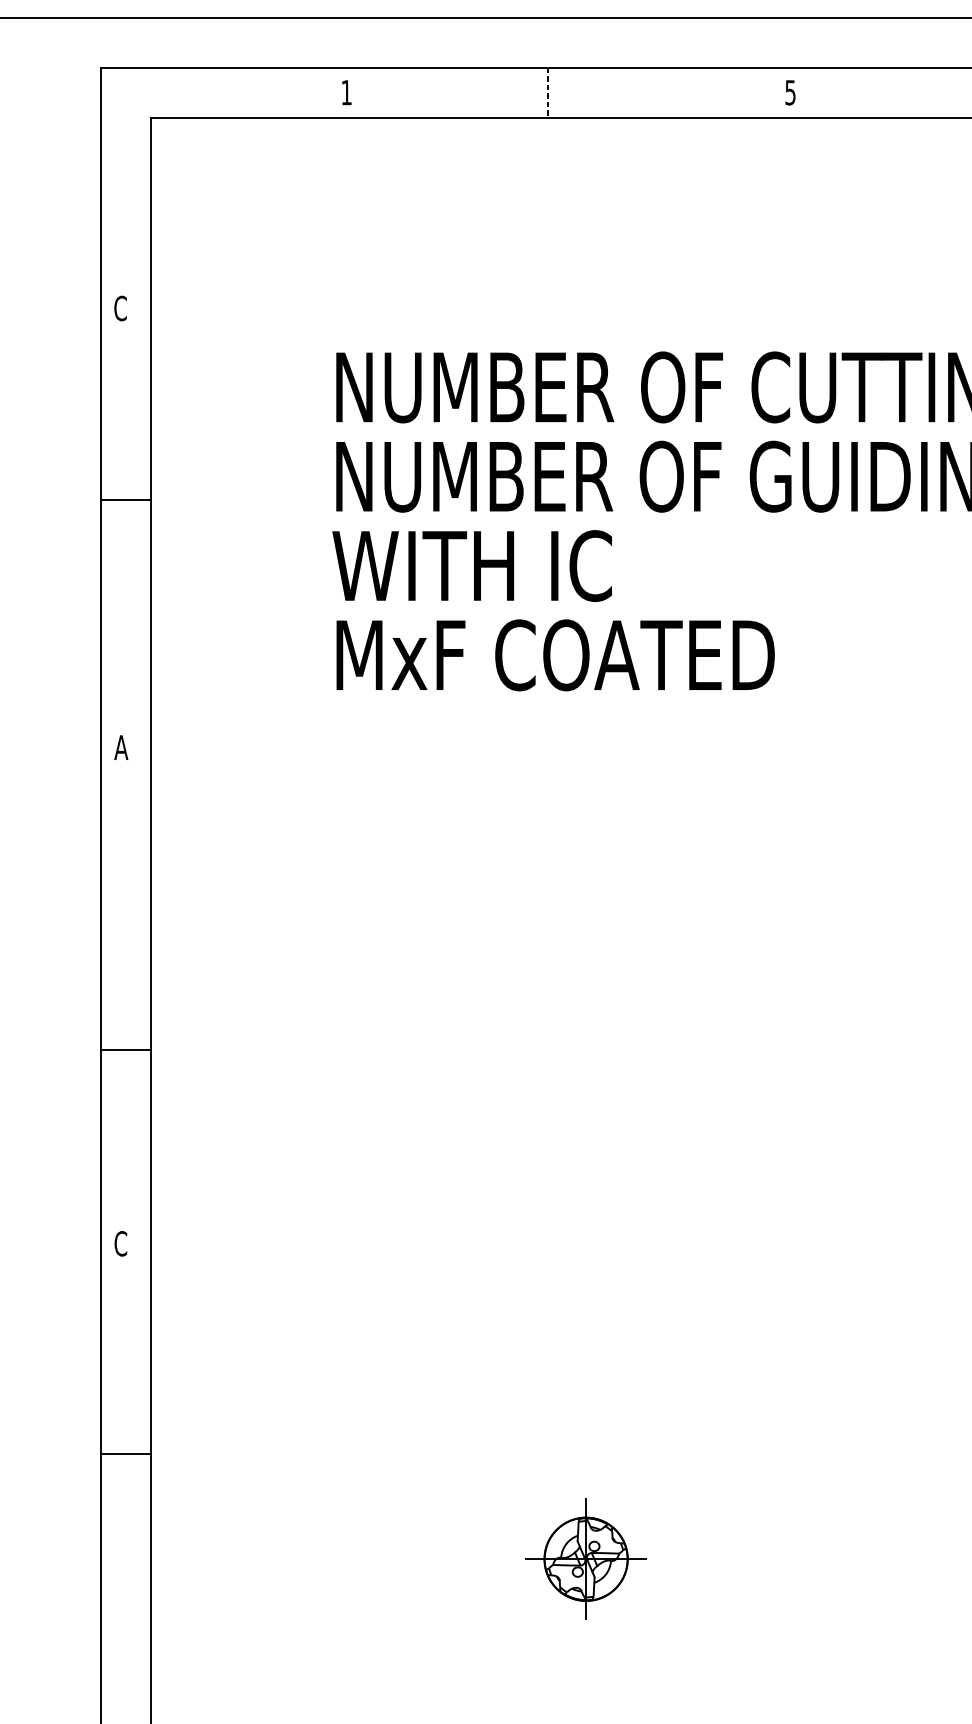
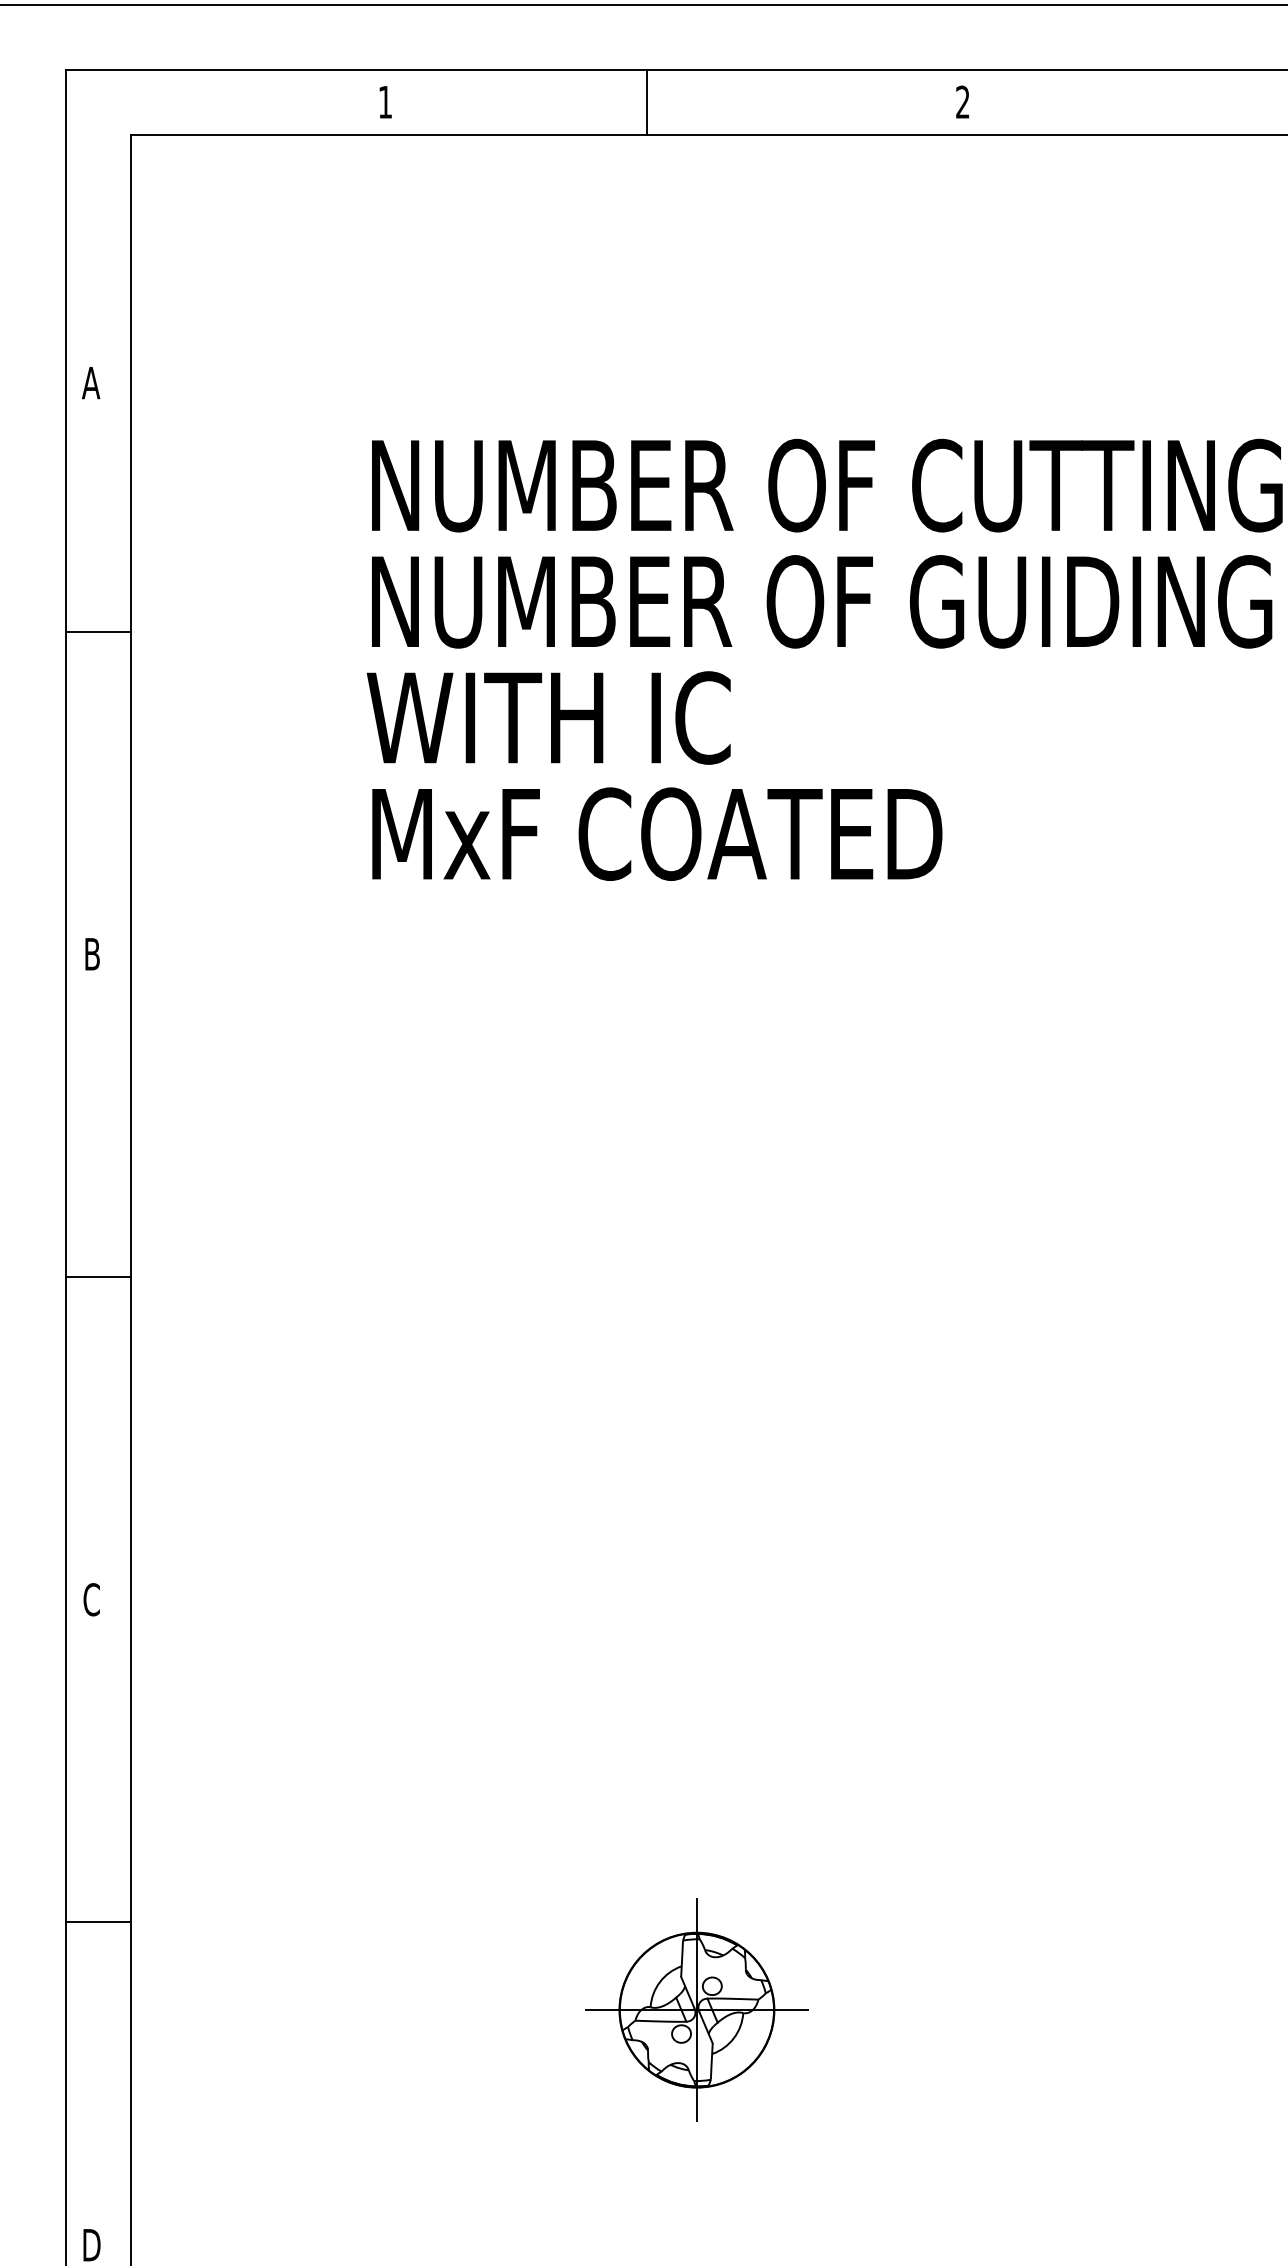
line: (548, 92) -> (647, 102), dashed -> solid
text: (790, 92) -> (962, 101), 5 -> 2
text: (120, 308) -> (91, 382), C -> A
text: (121, 747) -> (92, 954), A -> B
line: (126, 1049) -> (98, 1277), moved
line: (126, 1454) -> (98, 1922), moved
part: (585, 1558) -> (696, 2009), size x1.43

